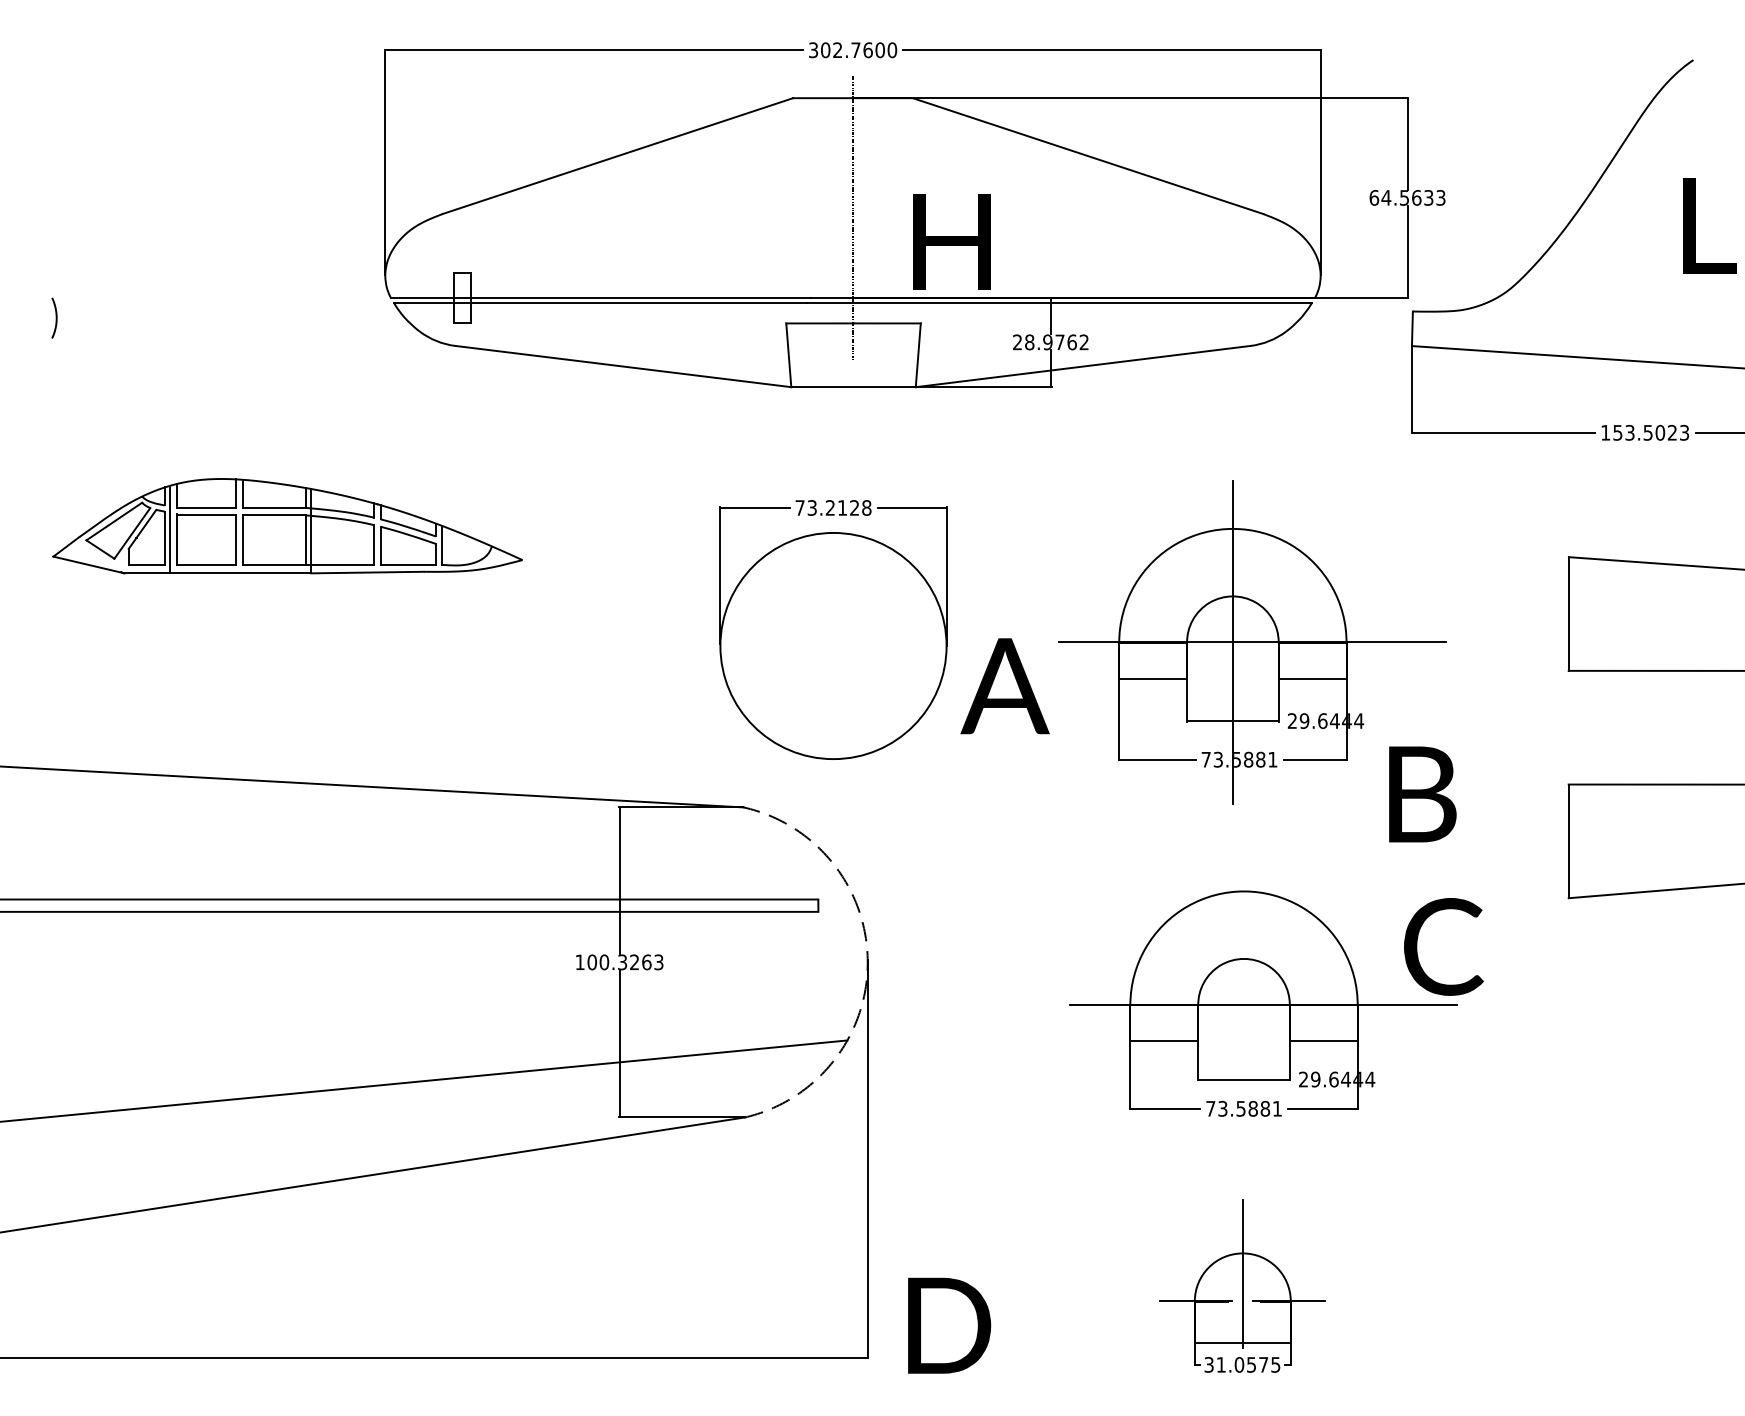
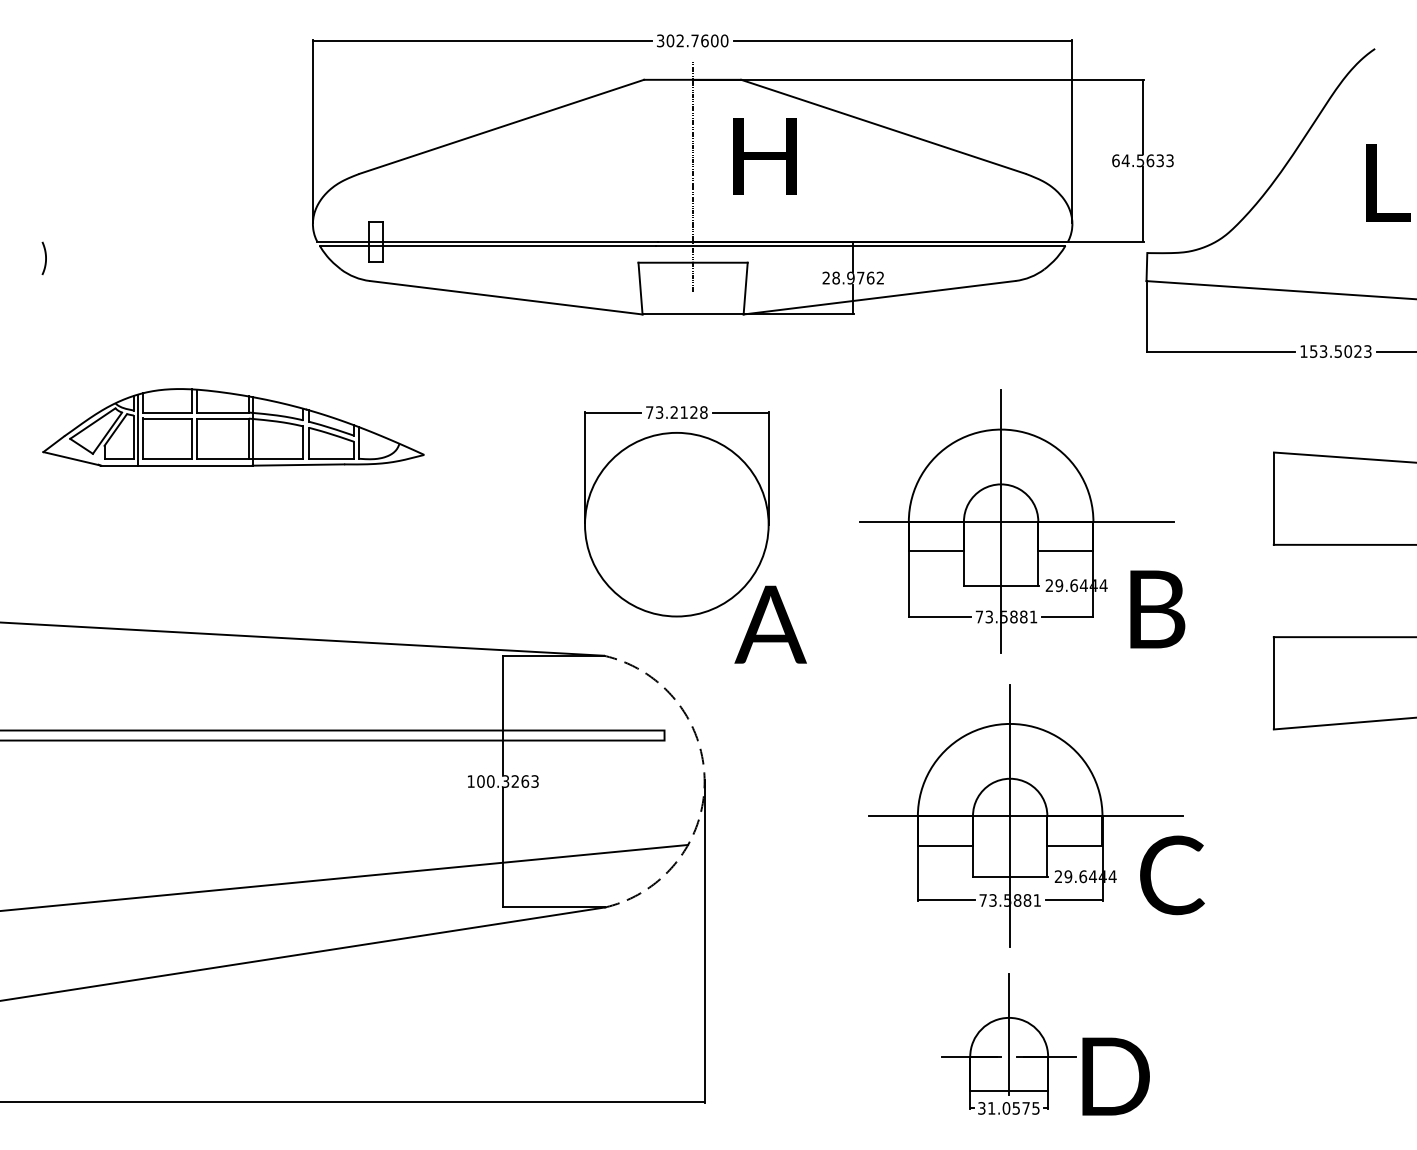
text: (951, 241) -> (764, 156), moved
text: (1004, 686) -> (770, 624), moved
text: (1422, 794) -> (1157, 609), moved
text: (1443, 946) -> (1172, 875), moved
line: (1244, 1004) -> (1010, 815), added
text: (949, 1325) -> (1116, 1076), moved

